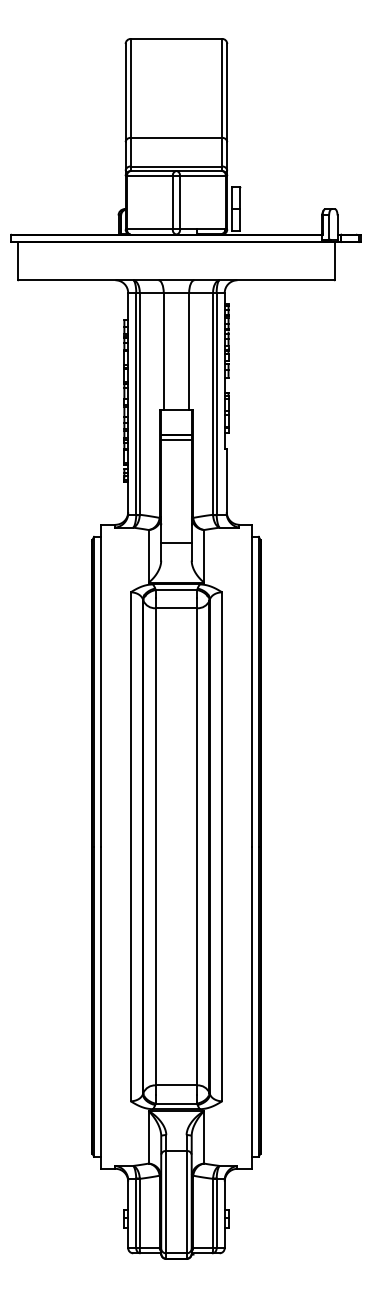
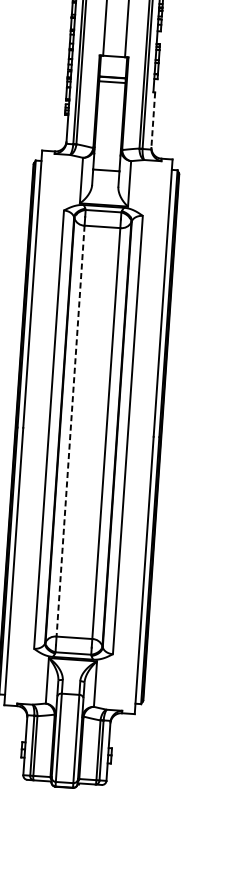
line: (226, 481) -> (153, 120), solid -> dashed
line: (155, 846) -> (70, 430), solid -> dashed

